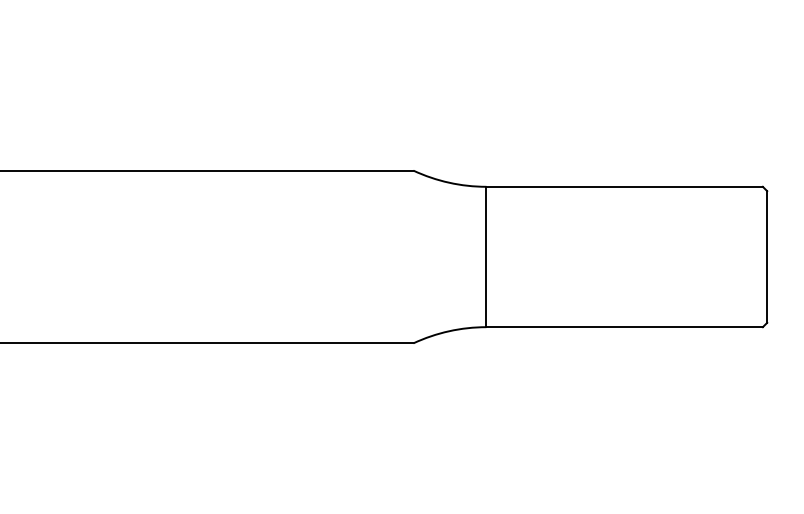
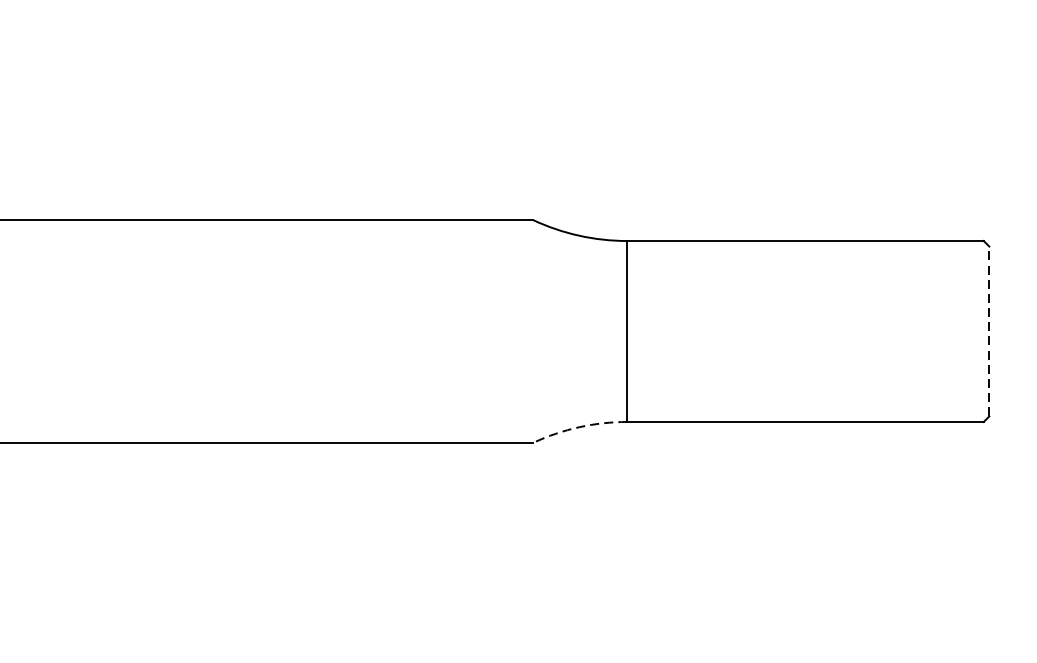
line: (767, 257) -> (989, 332), solid -> dashed
arc: (449, 331) -> (579, 427), solid -> dashed

